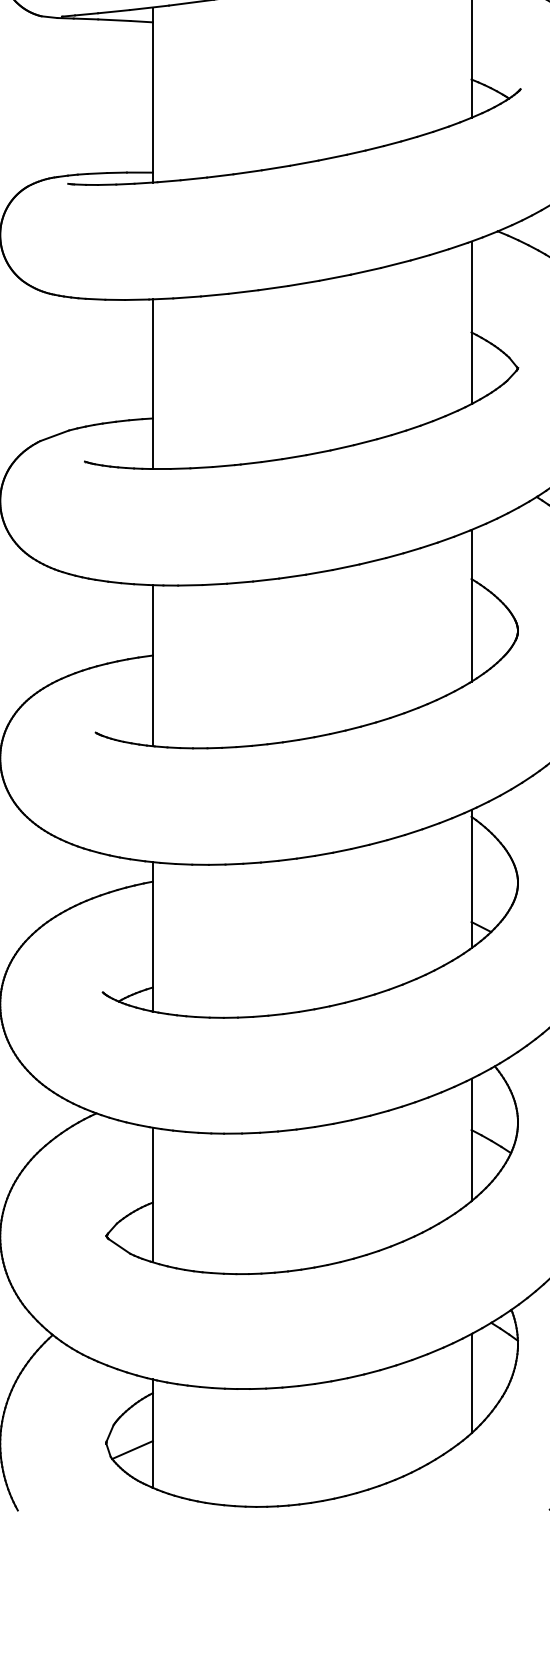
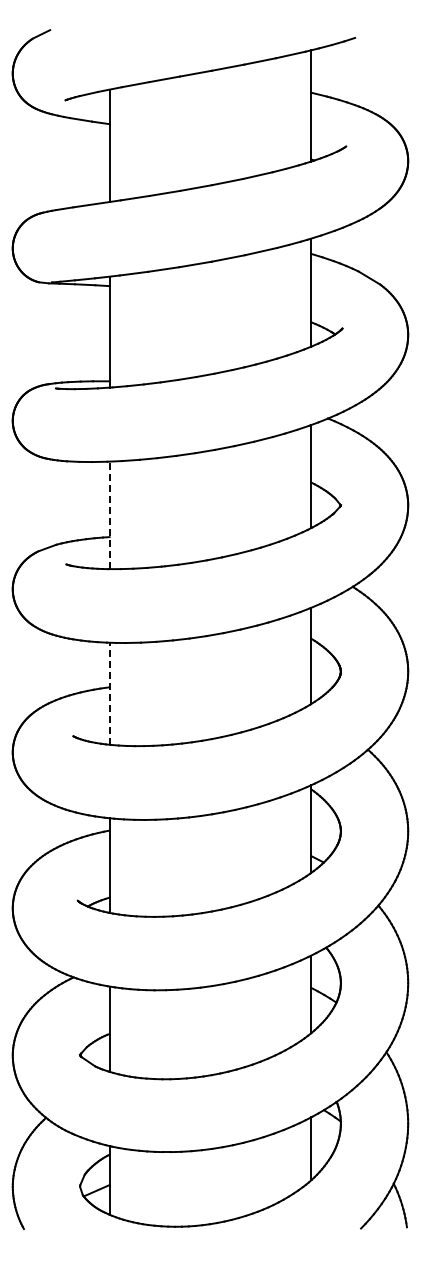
line: (152, 384) -> (109, 515), solid -> dashed
line: (152, 665) -> (109, 693), solid -> dashed

